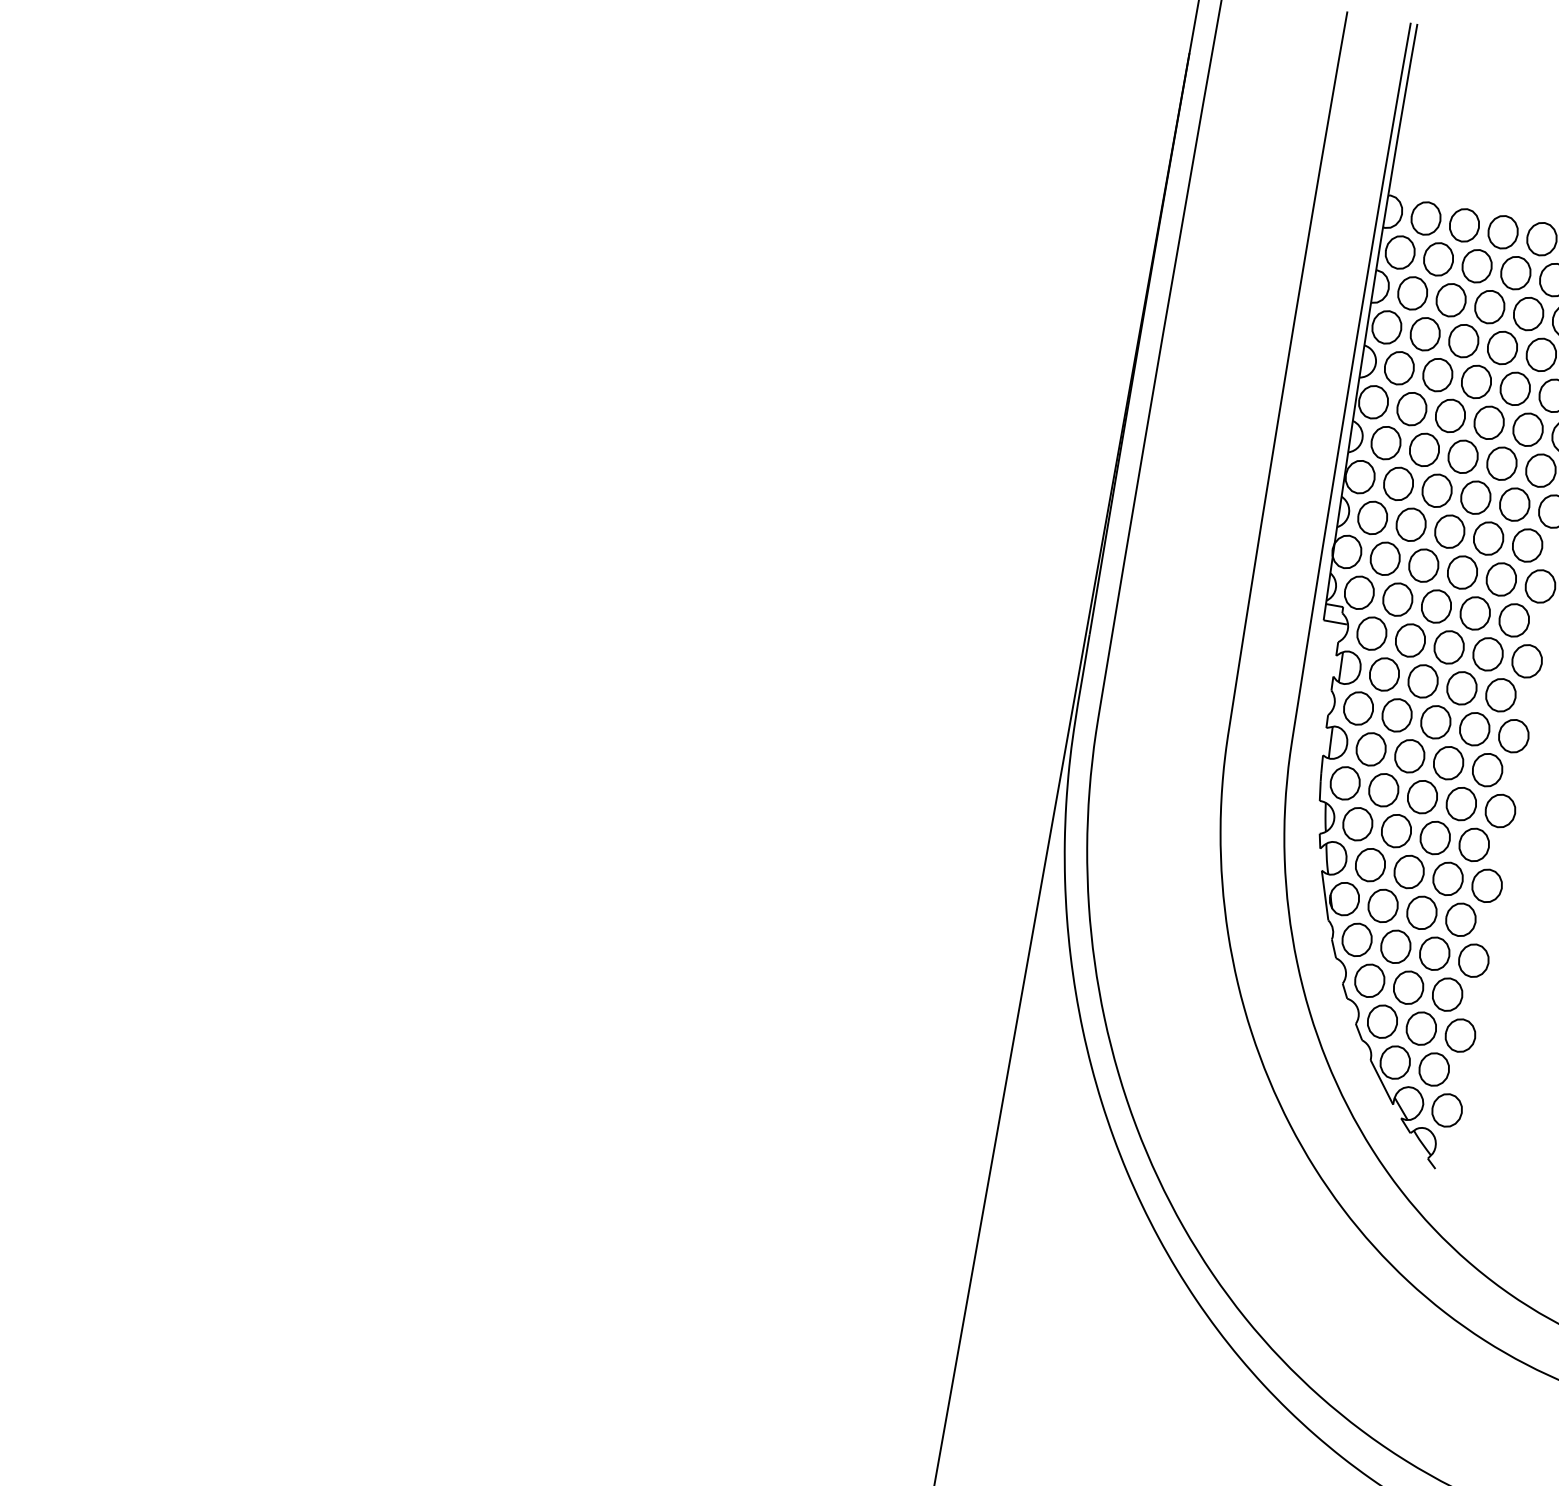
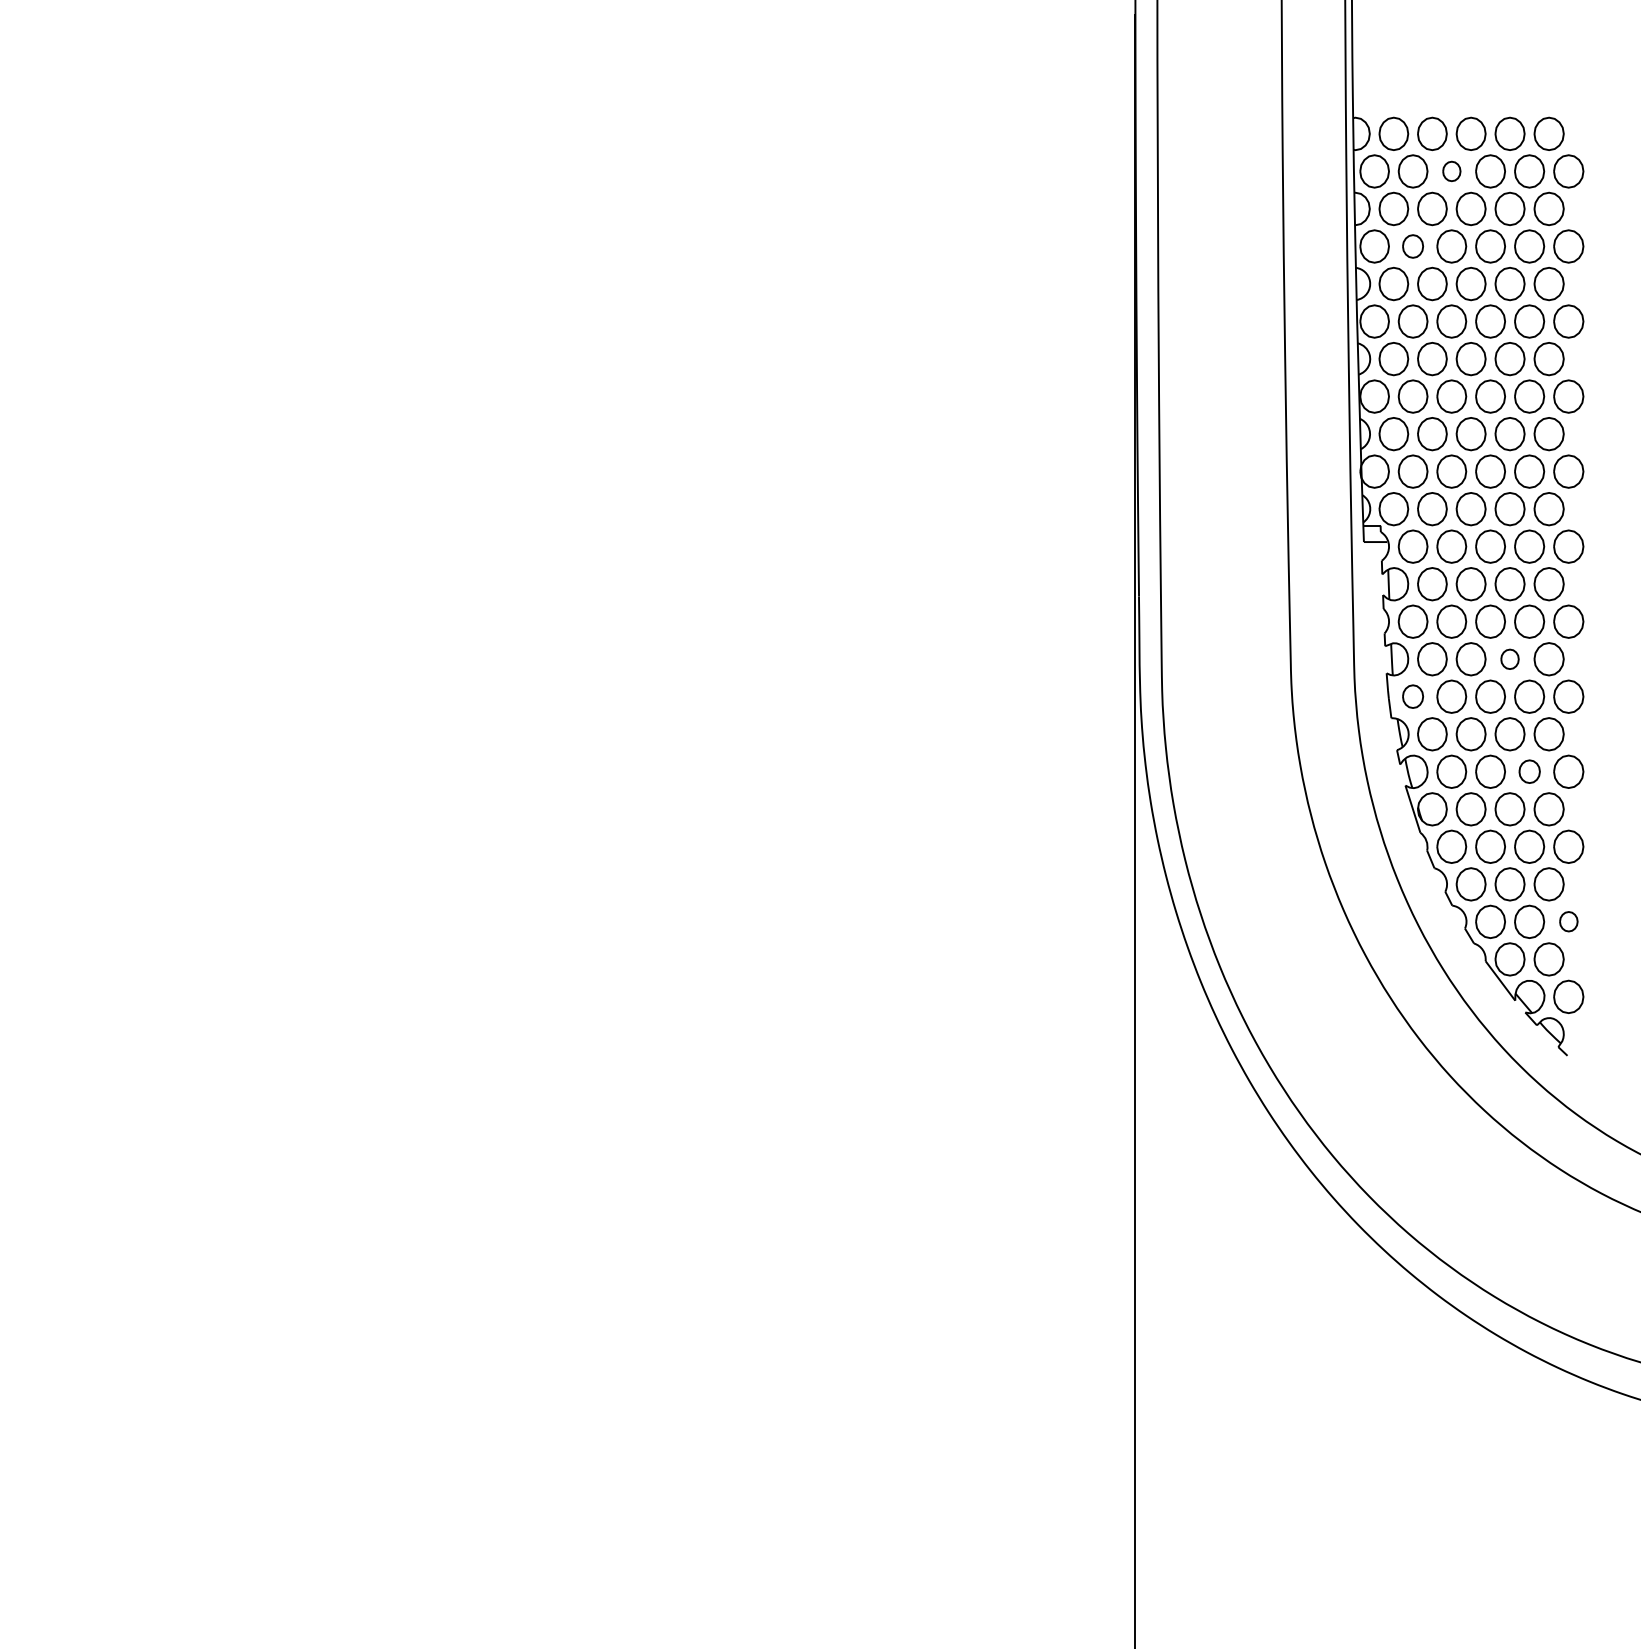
part: (1476, 266) -> (1451, 171), size x0.6
part: (1424, 334) -> (1412, 246), size x0.7
part: (1448, 763) -> (1509, 659), size x0.6
part: (1344, 783) -> (1412, 696), size x0.7
part: (1448, 878) -> (1529, 771), size x0.7
part: (1460, 1035) -> (1568, 921), size x0.6

